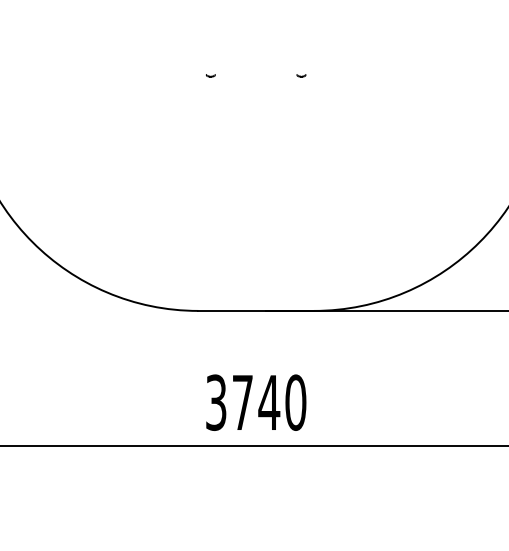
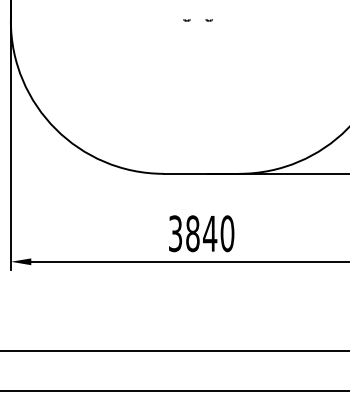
part: (210, 76) -> (186, 20), moved
part: (300, 76) -> (208, 20), moved
text: (242, 402) -> (192, 233), 3740 -> 3840

